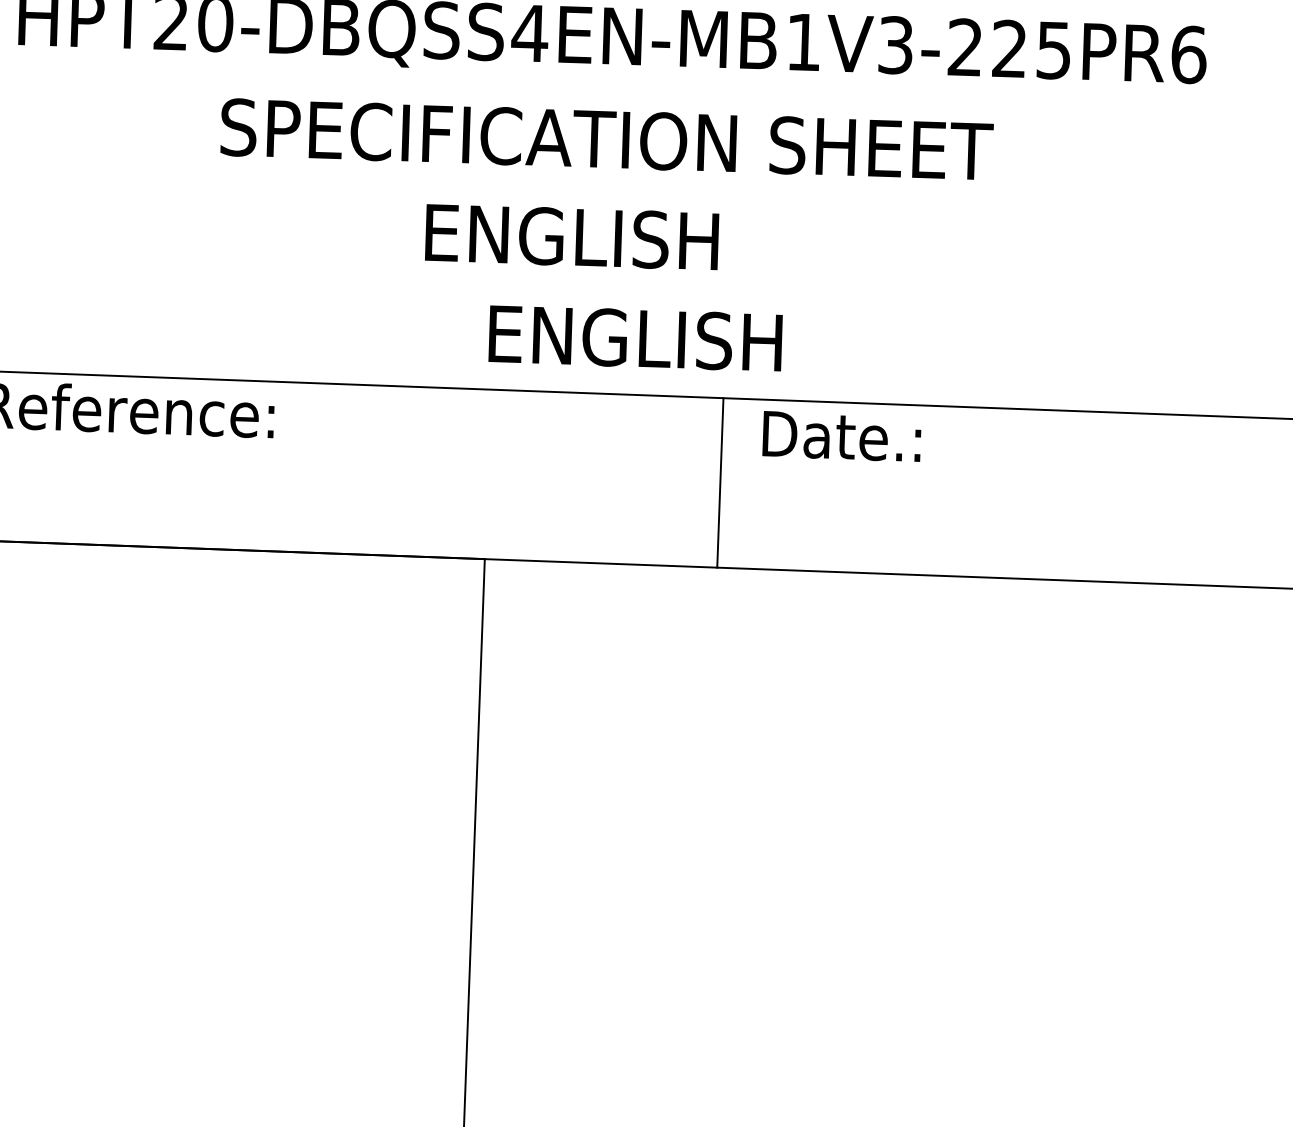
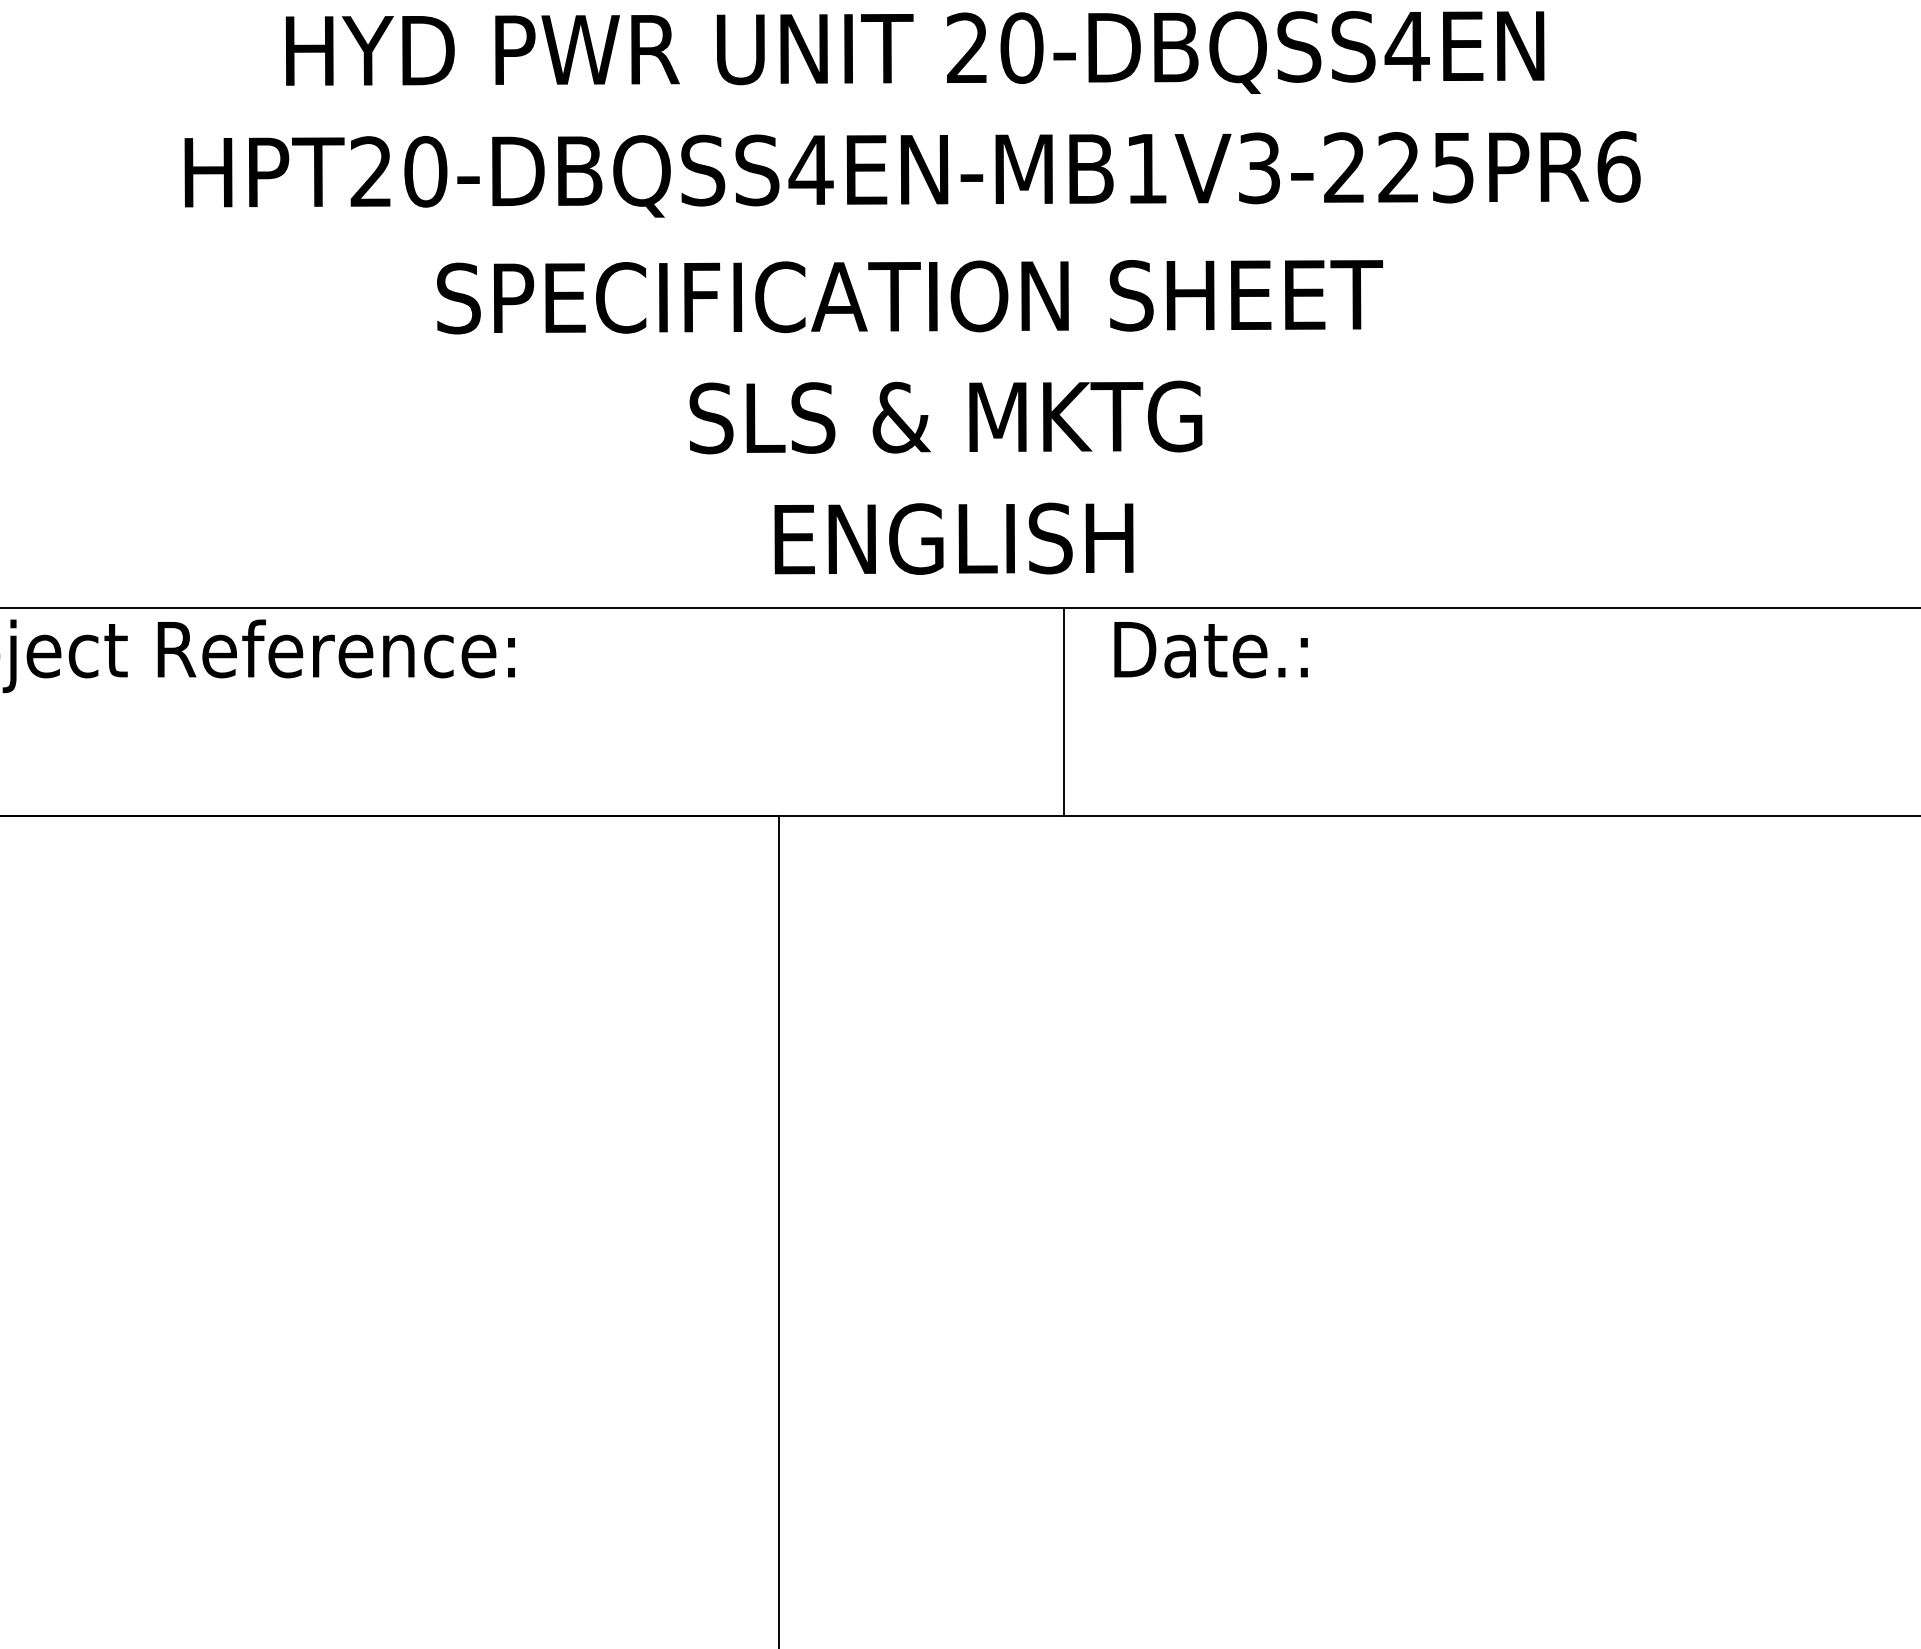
text: (632, 239) -> (945, 417), ENGLISH -> SLS & MKTG

